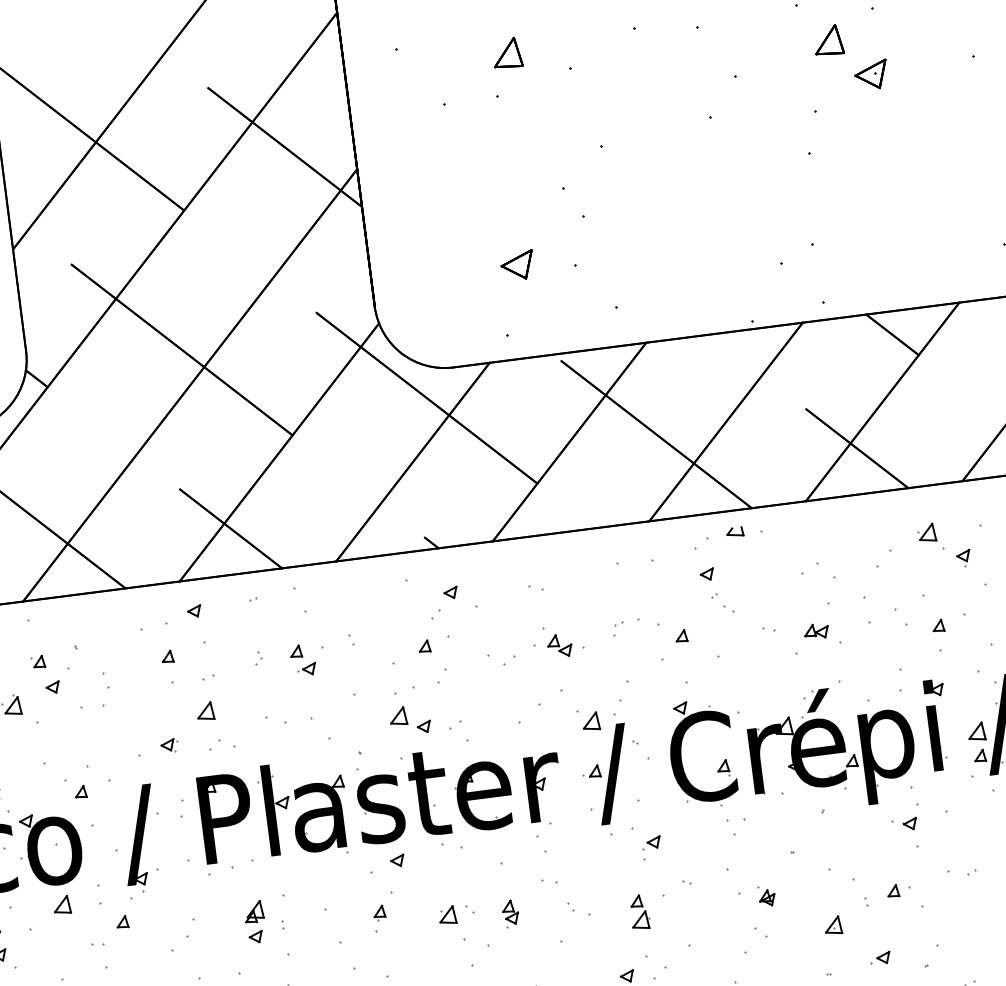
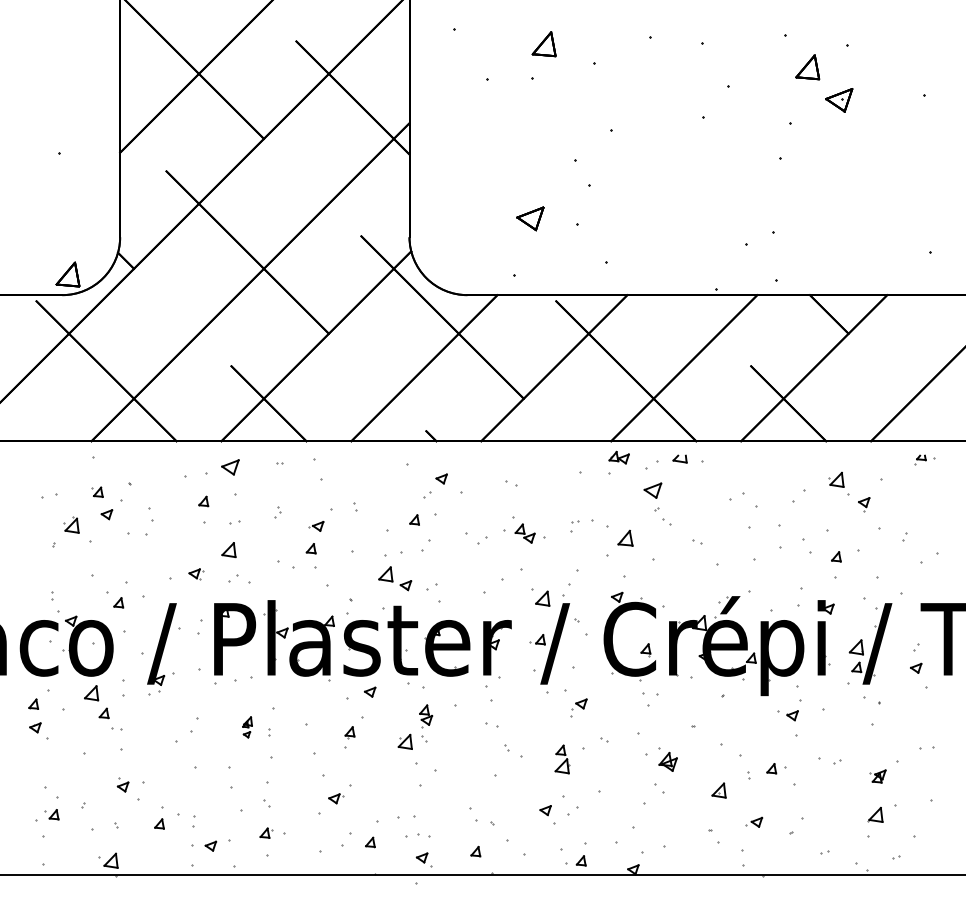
part: (706, 574) -> (652, 490), size x1.6
part: (194, 610) -> (230, 466), size x1.6
part: (815, 631) -> (618, 457), moved
part: (681, 636) -> (625, 538), size x1.6
part: (295, 651) -> (310, 548), moved
part: (766, 896) -> (667, 759), size x1.4
part: (511, 914) -> (426, 716), moved
part: (121, 922) -> (103, 713), moved
part: (255, 922) -> (247, 727), size x0.6

